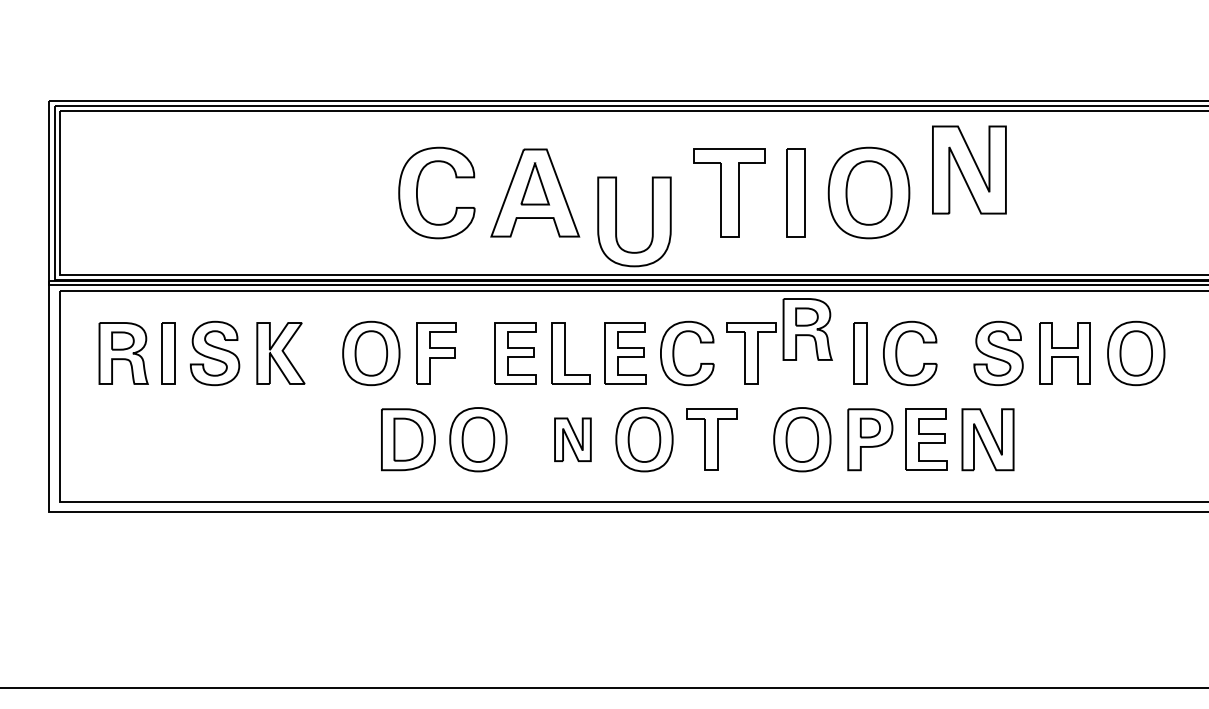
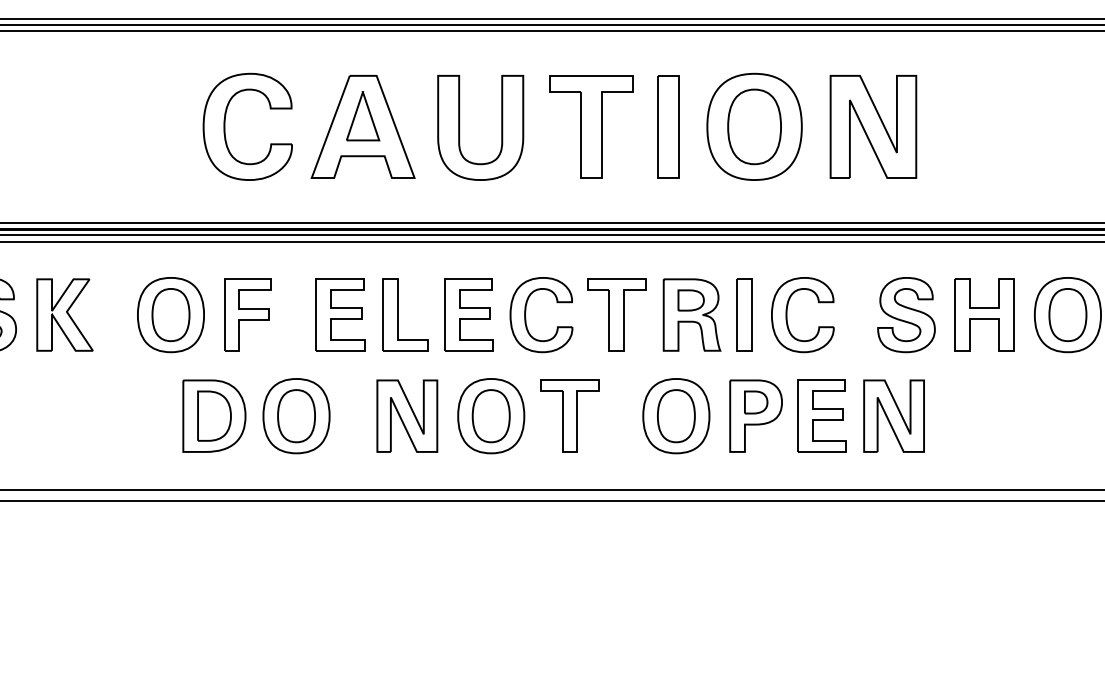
part: (969, 169) -> (873, 126), moved
part: (651, 221) -> (500, 127), moved
part: (807, 329) -> (691, 315), moved
part: (572, 439) -> (406, 415), size x1.43

